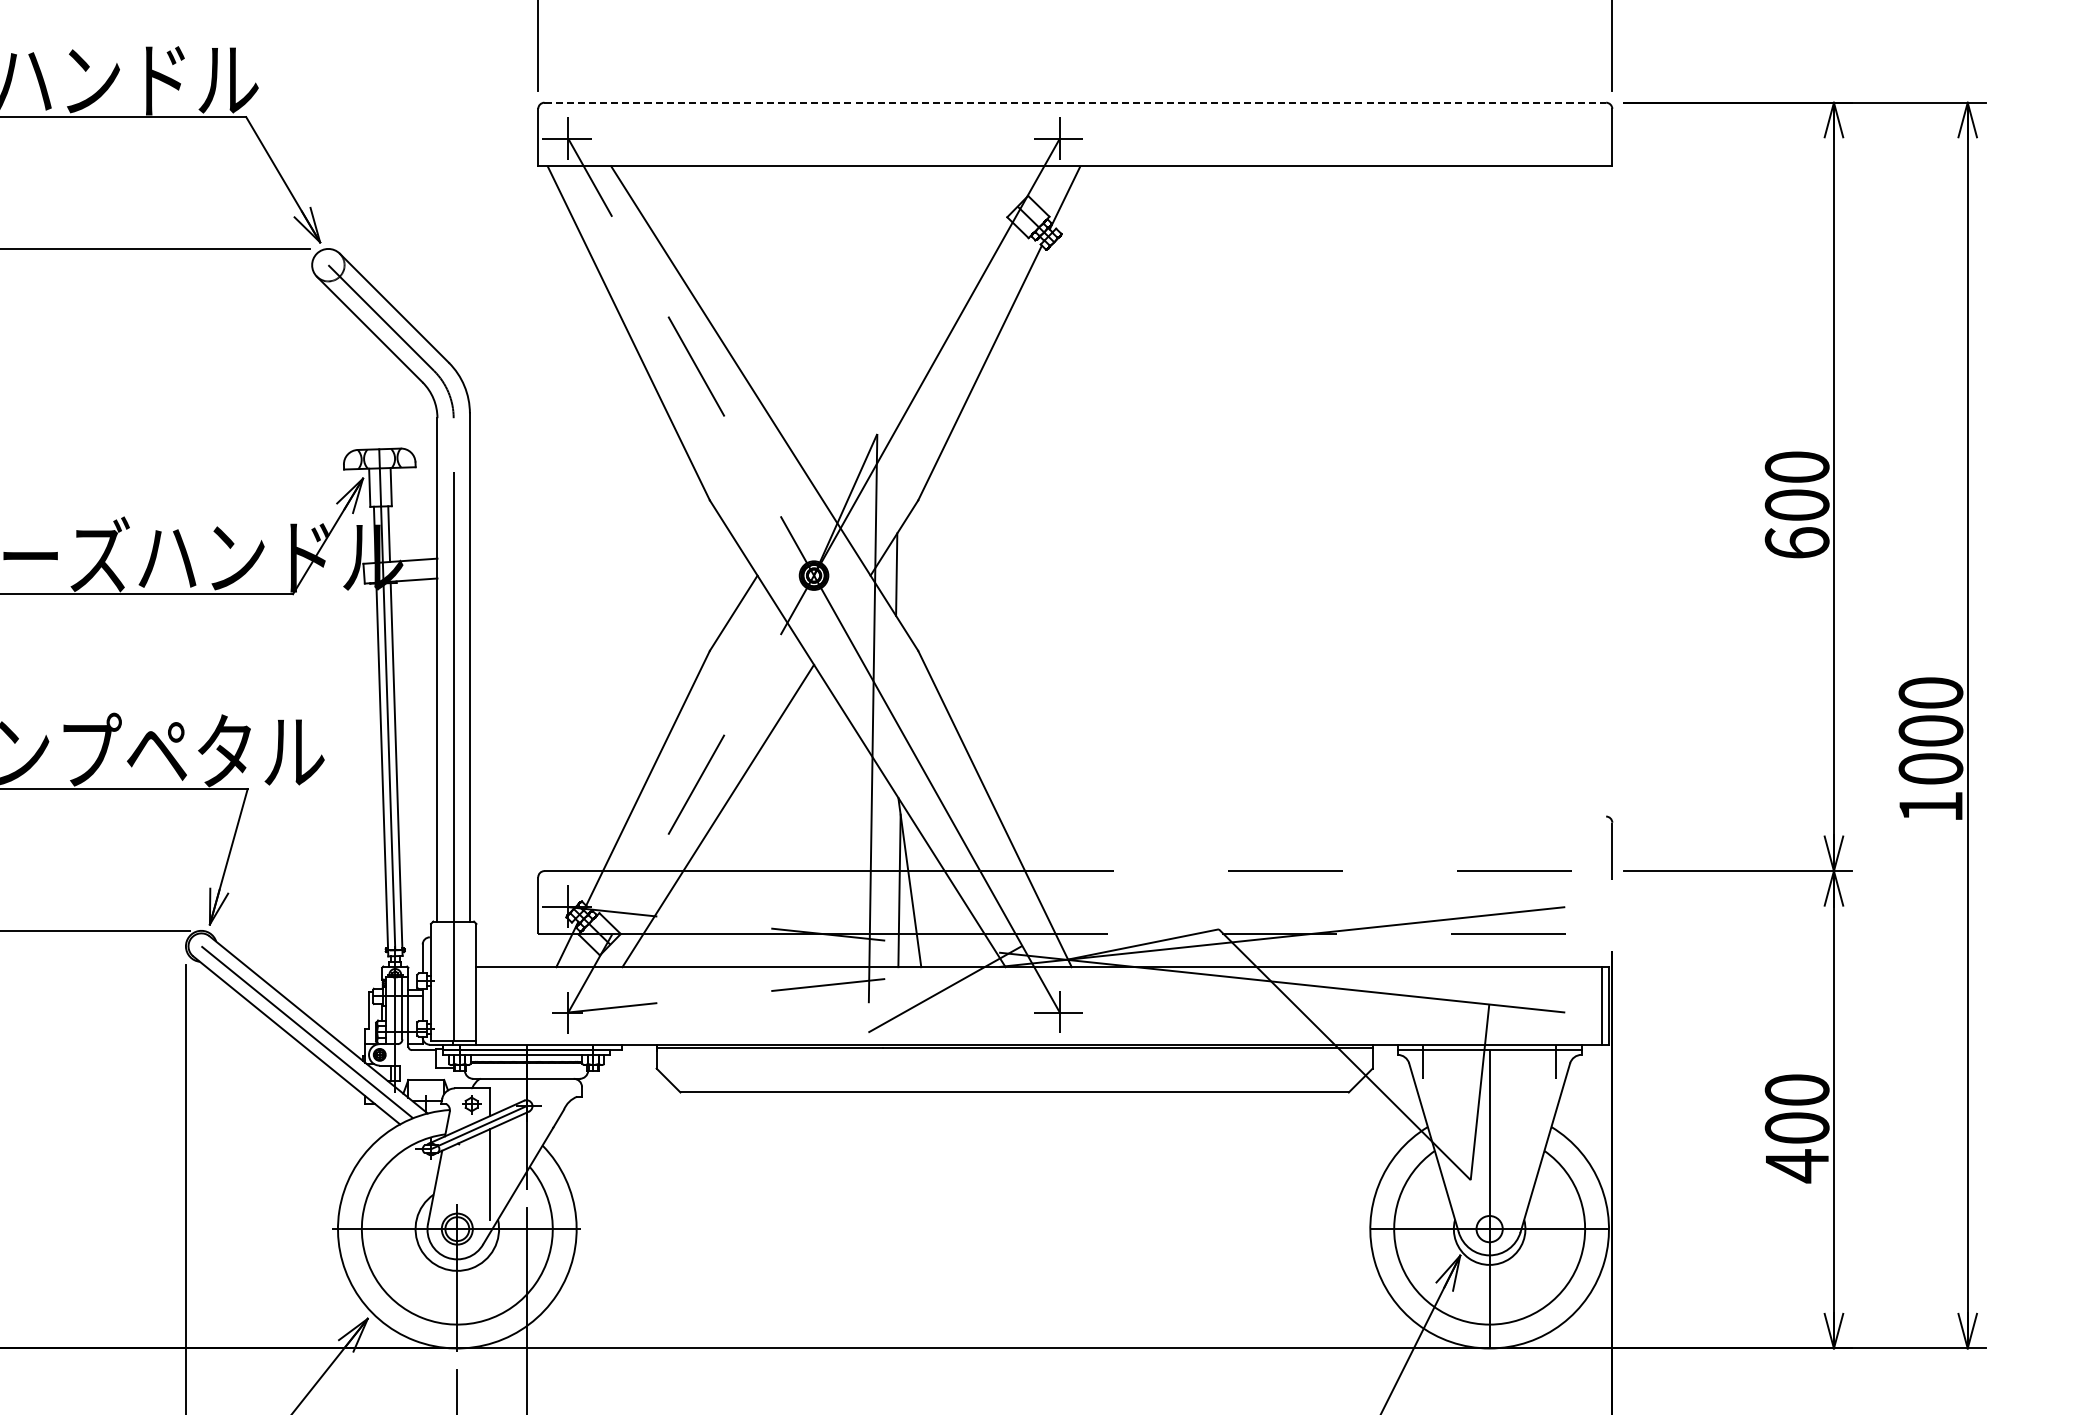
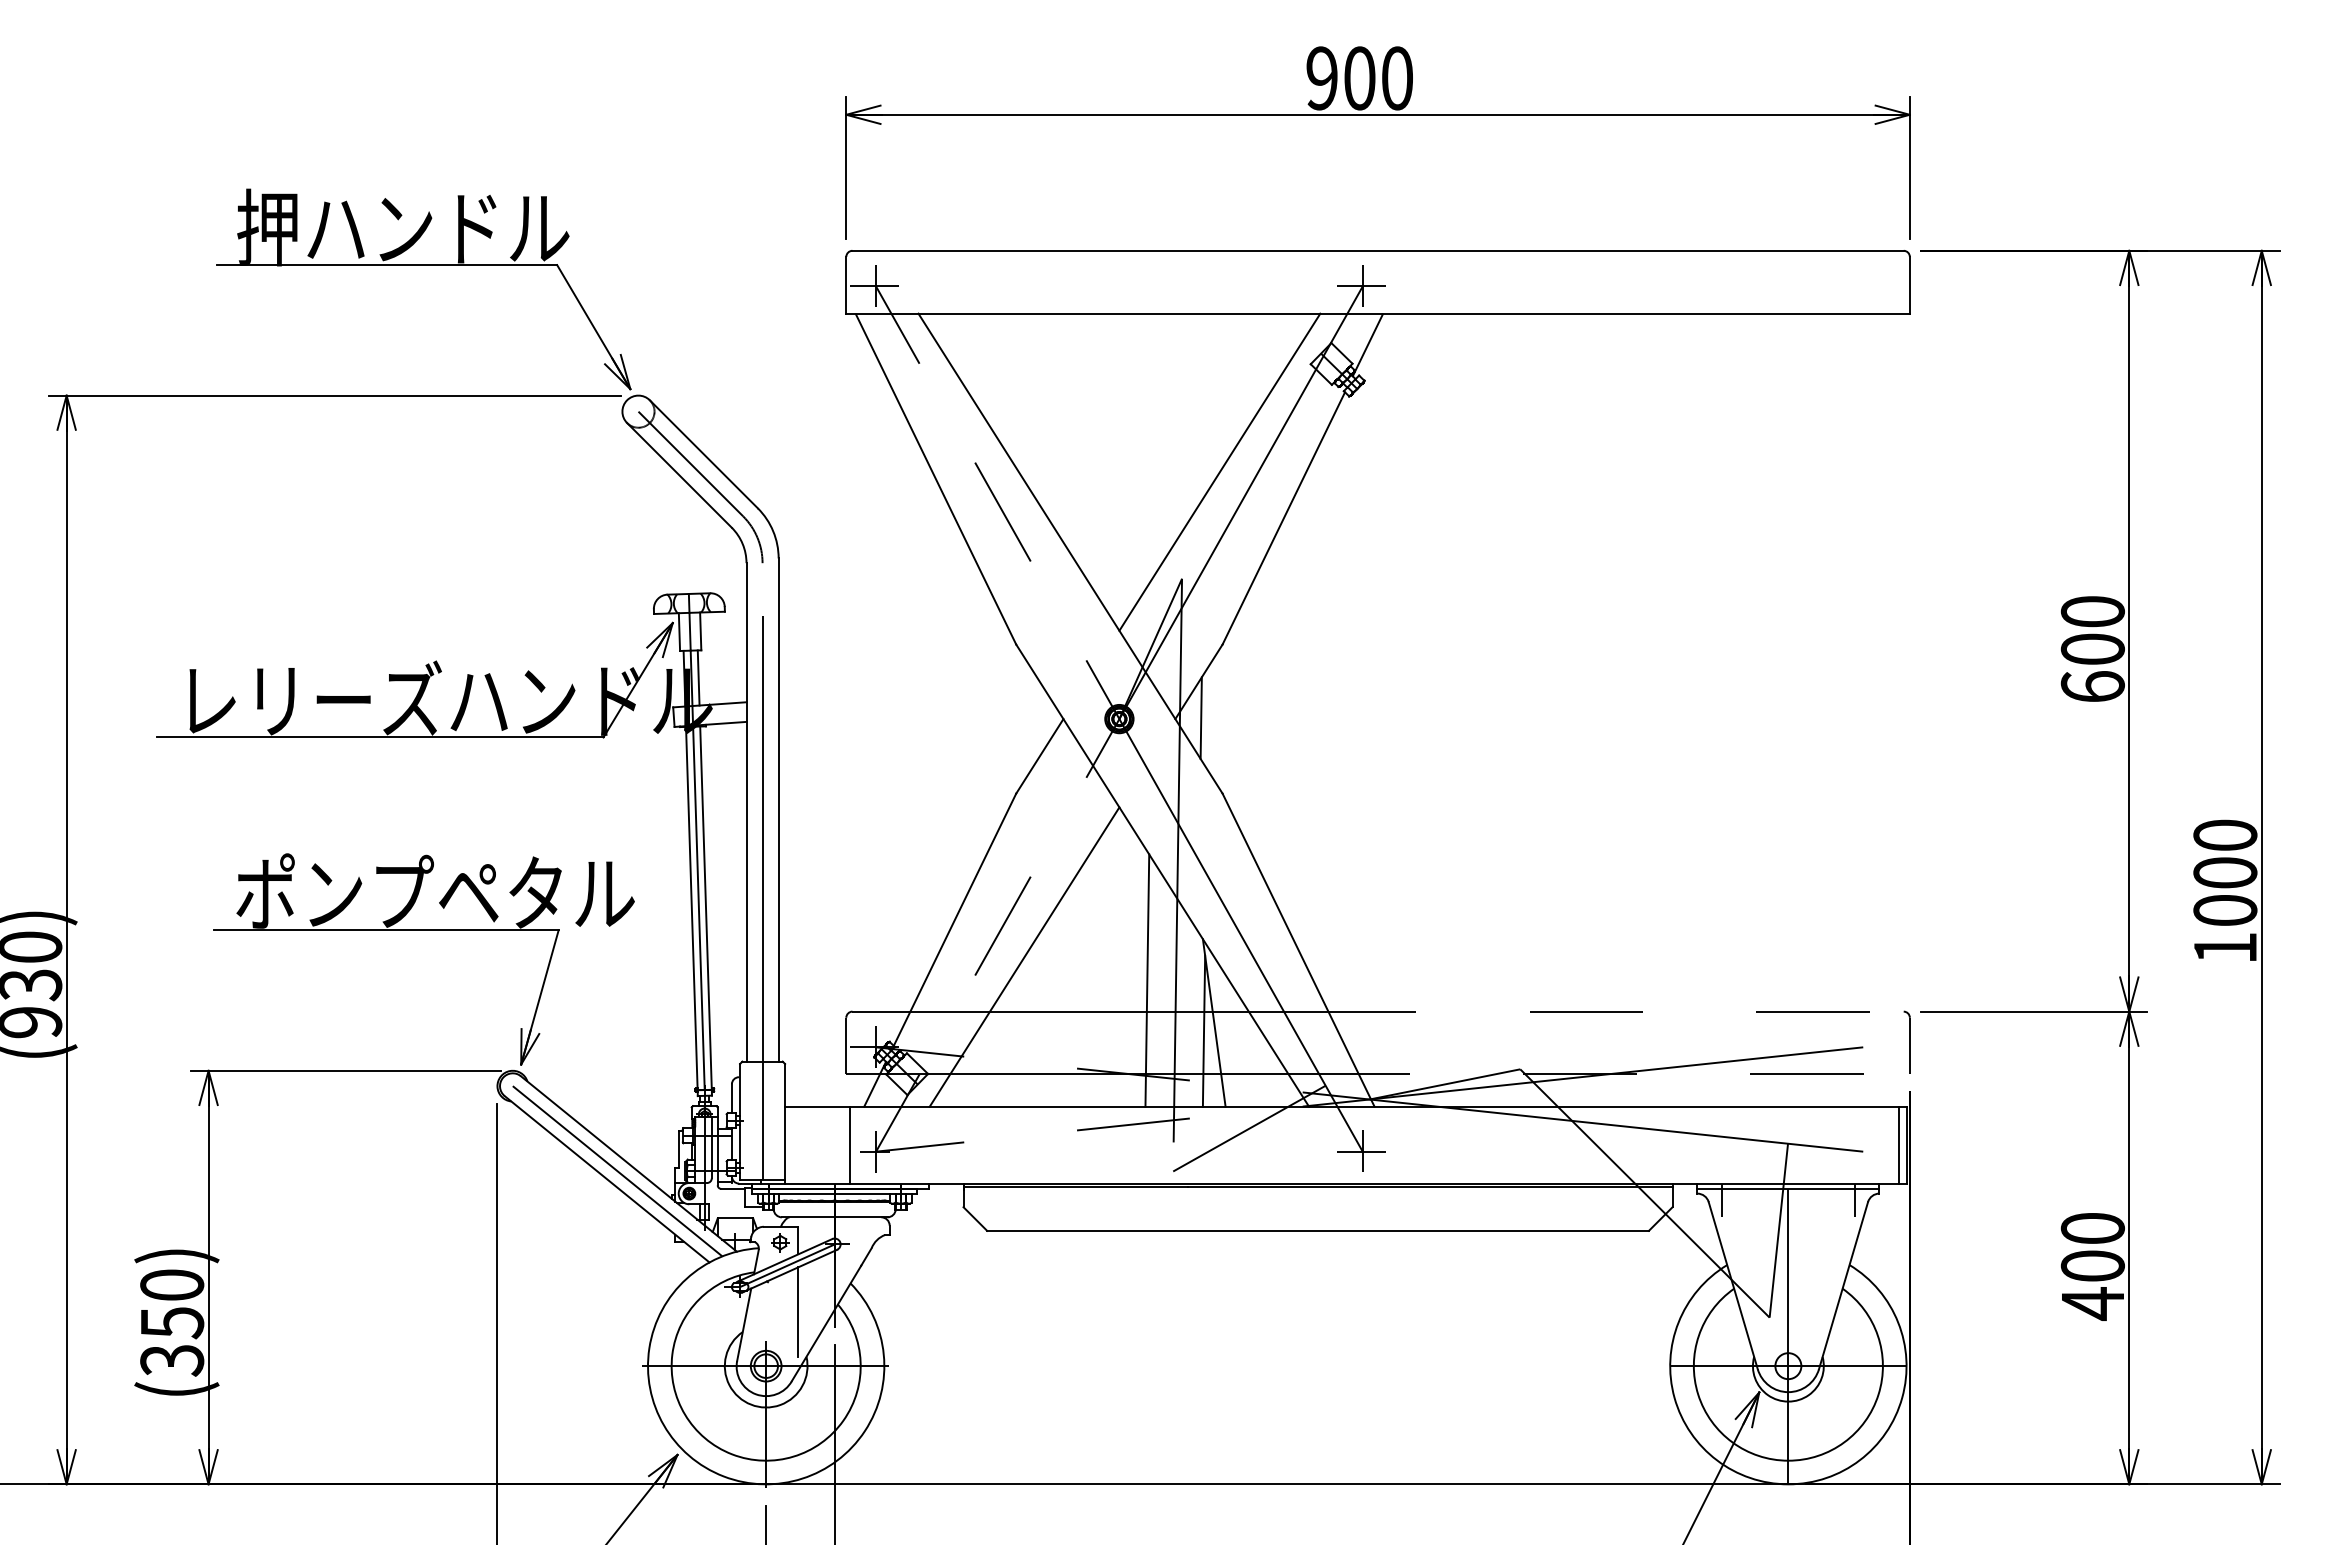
line: (1075, 102) -> (1378, 250), dashed -> solid
line: (915, 325) -> (1219, 471), added
line: (842, 839) -> (1147, 980), added
part: (1608, 846) -> (1906, 1041), moved
line: (542, 1005) -> (850, 1144), added

